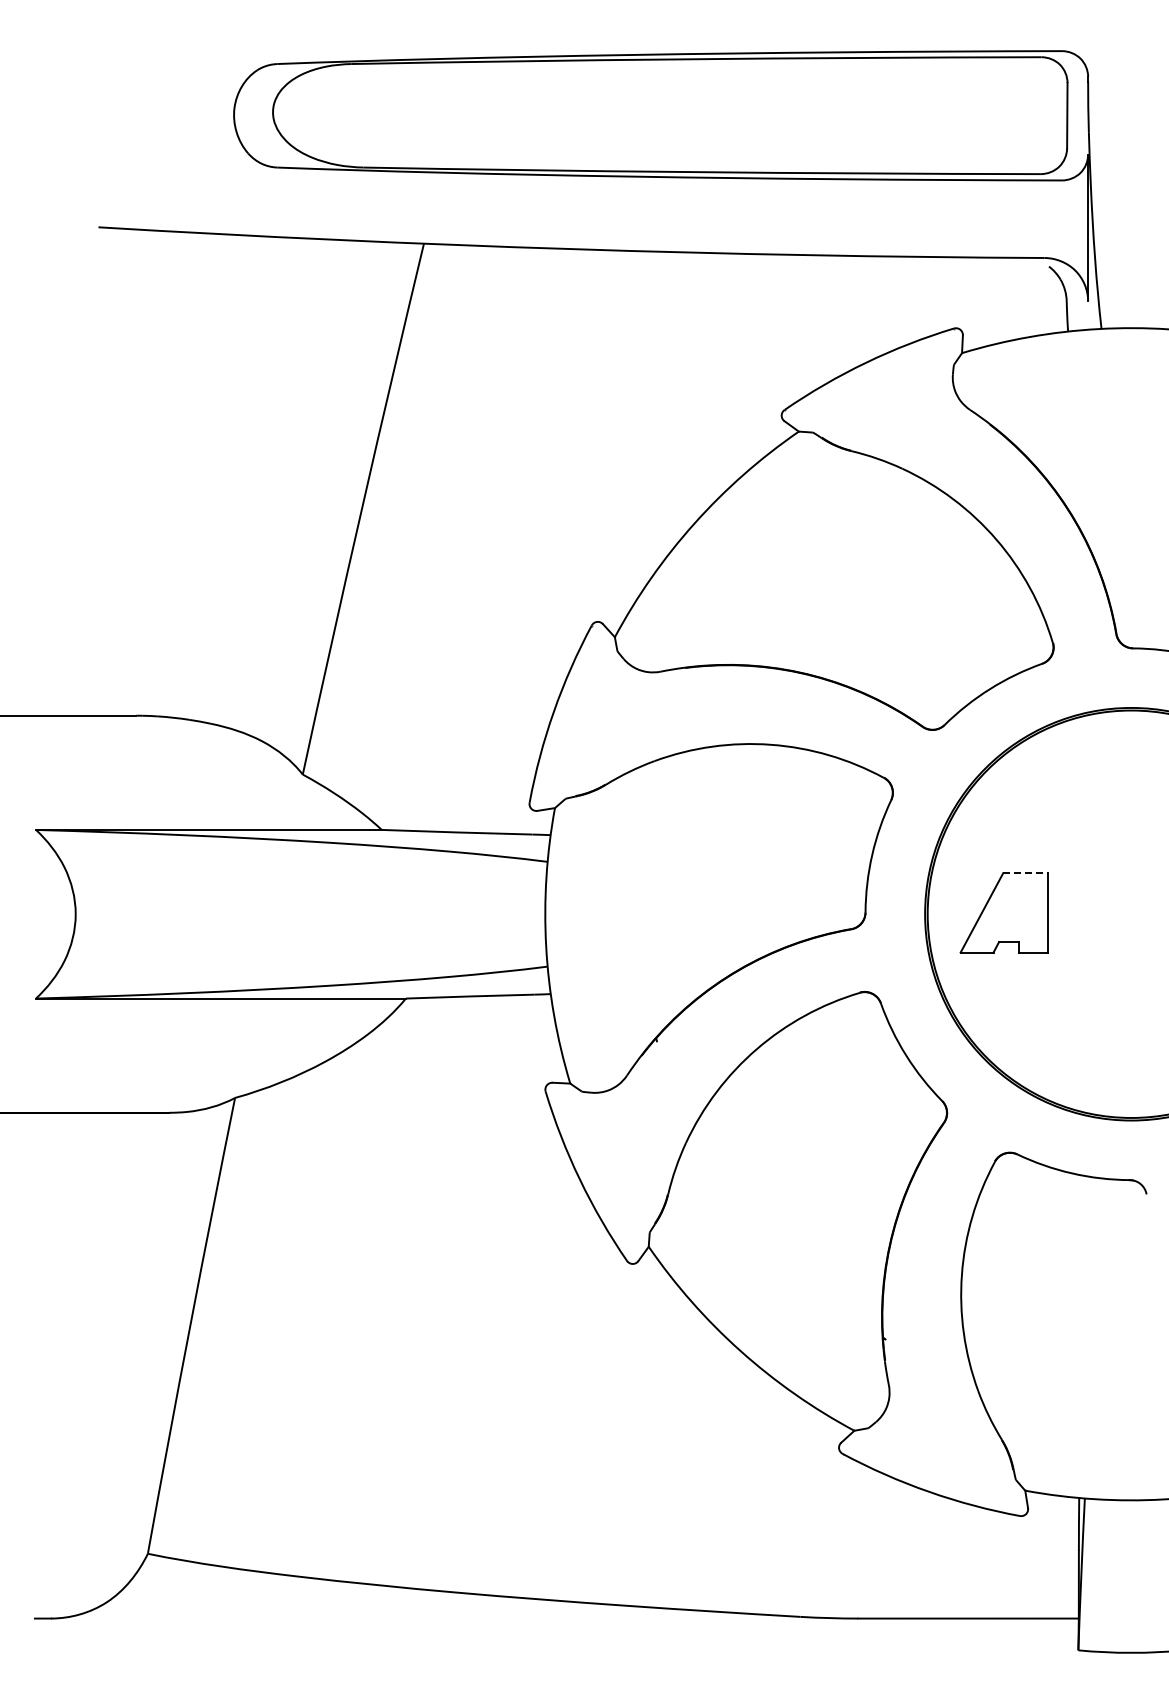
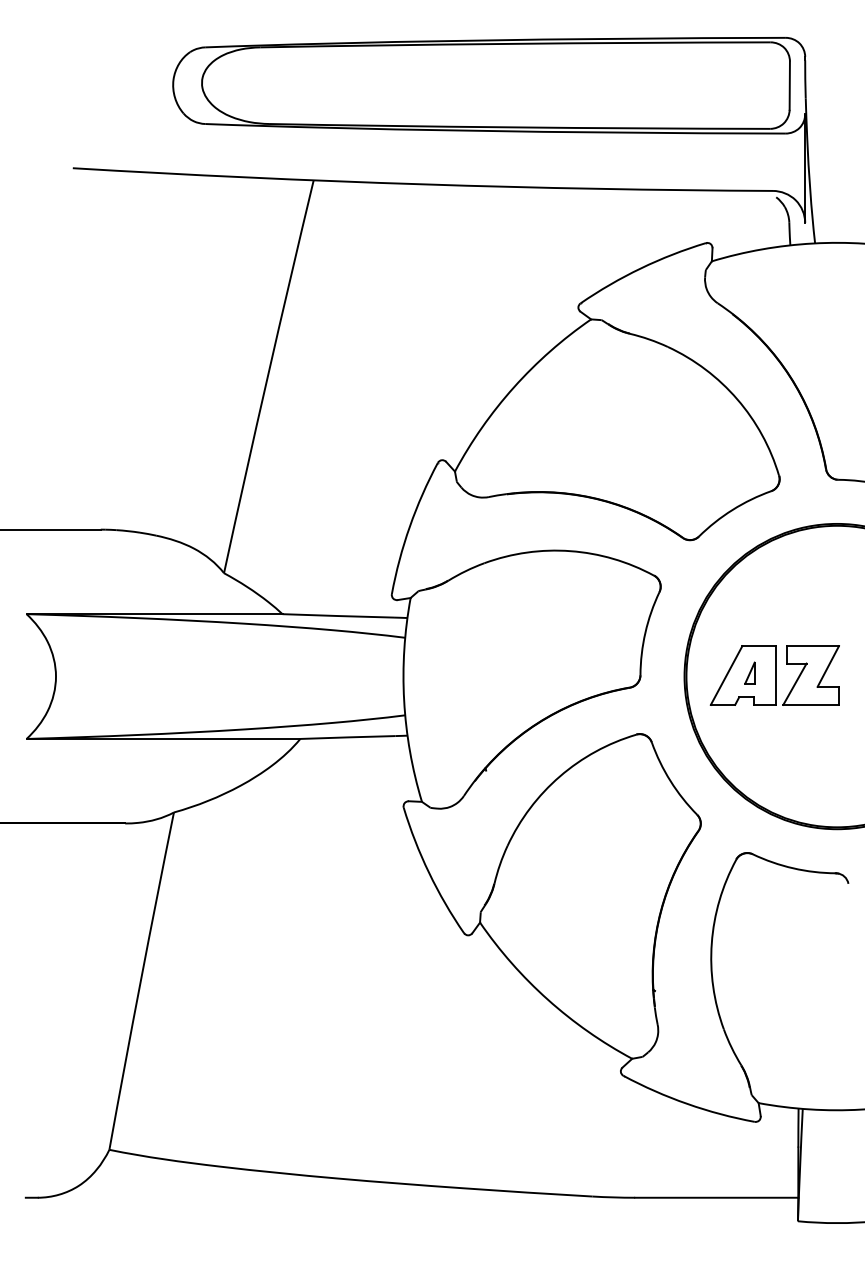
line: (1025, 873) -> (758, 646), dashed -> solid
part: (1013, 909) -> (749, 673), added
part: (1095, 912) -> (810, 675), added

